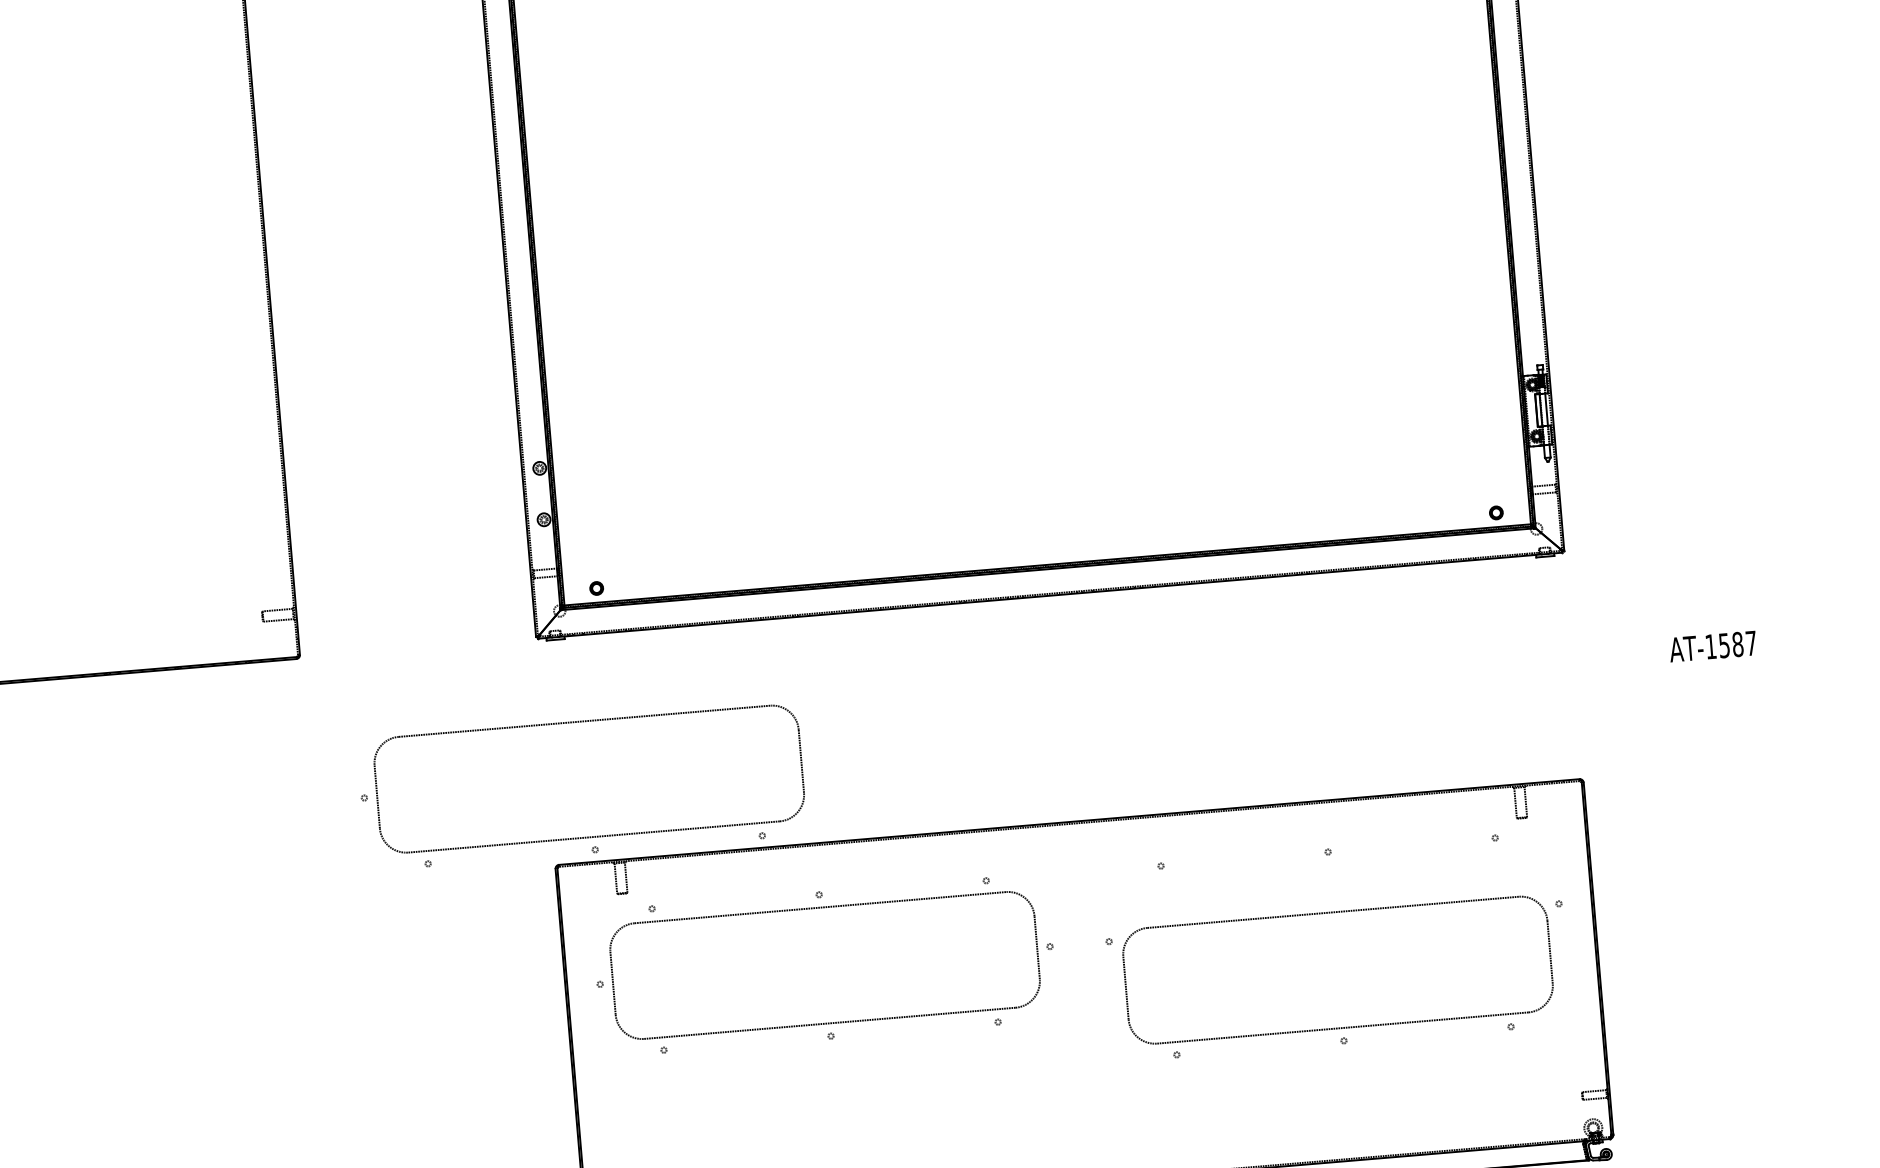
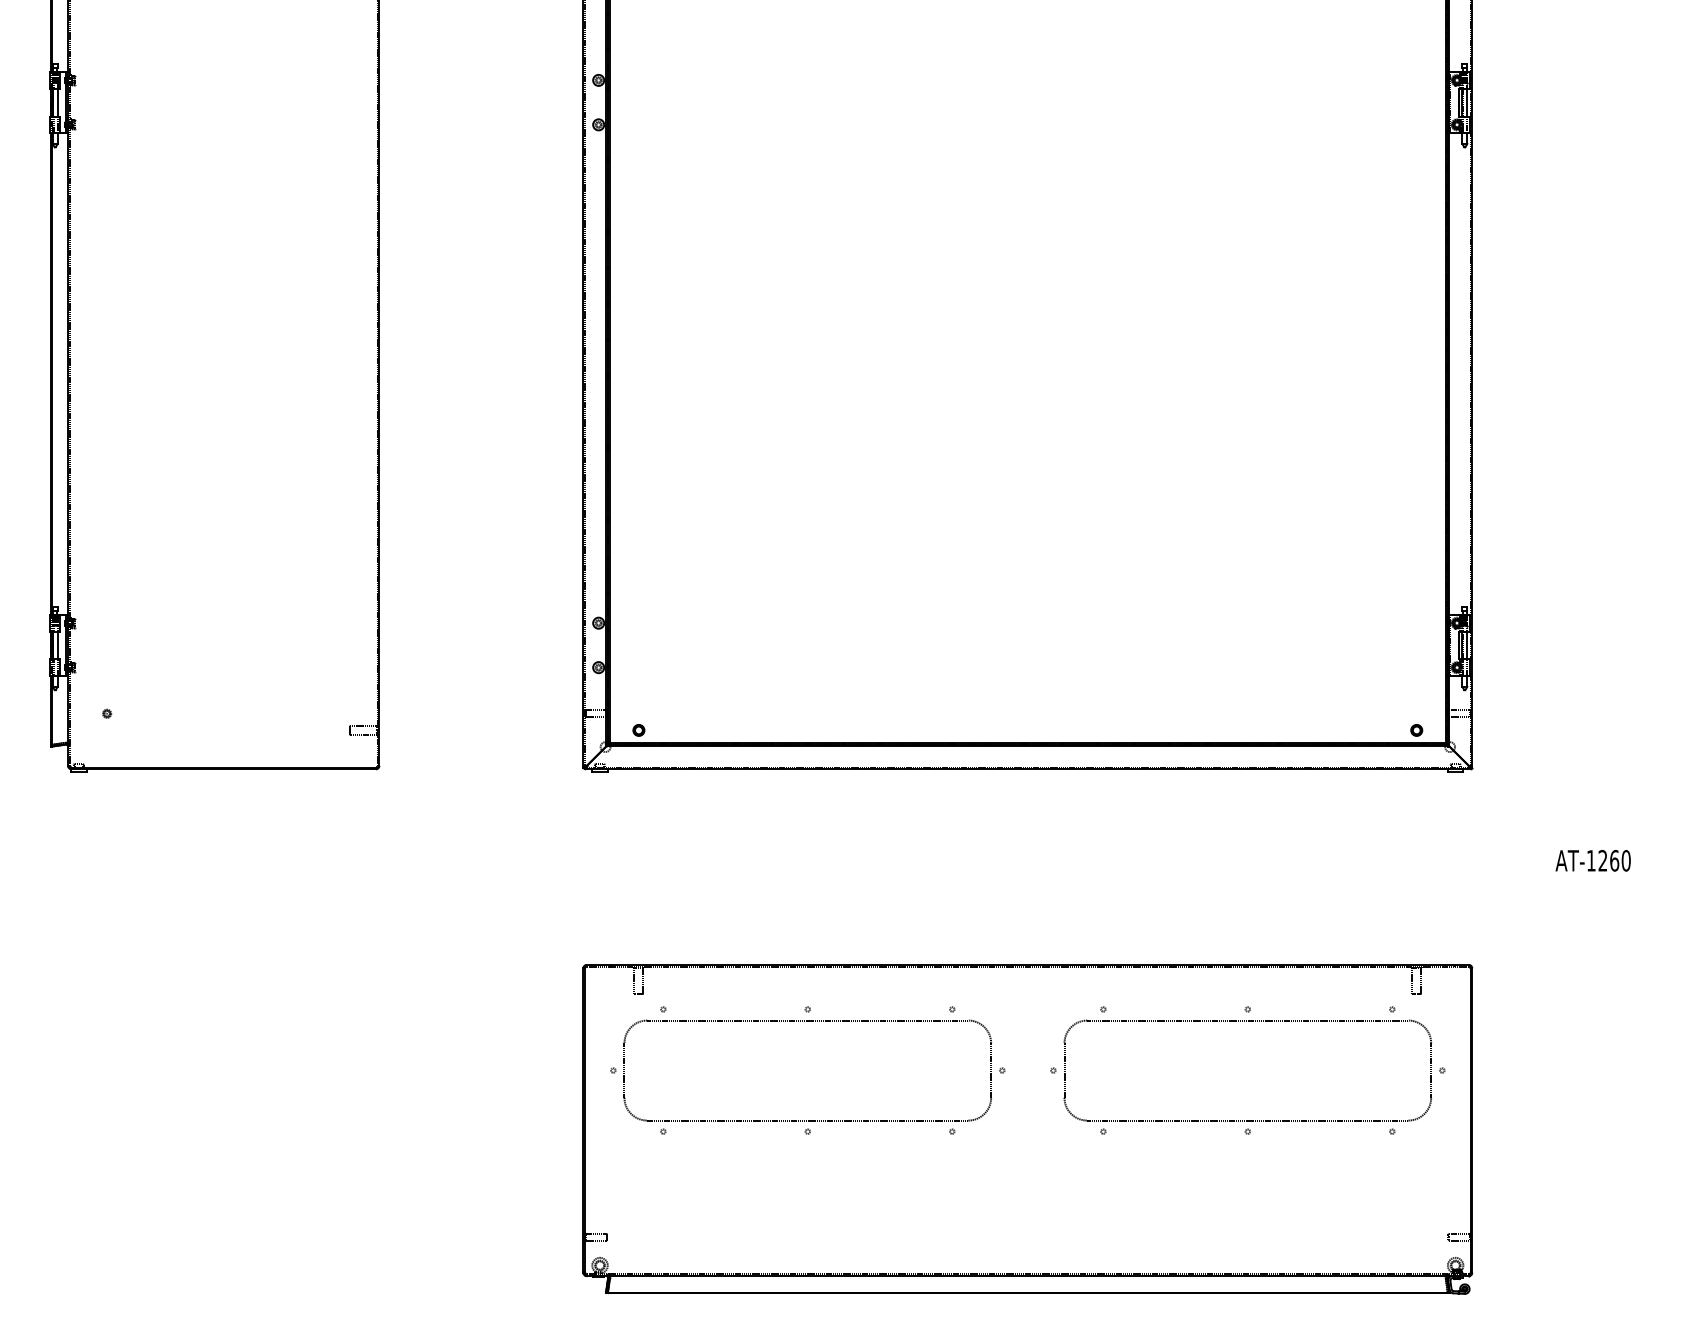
text: (1737, 644) -> (1614, 860), AT-1587 -> AT-1260
part: (585, 837) -> (611, 943), removed
part: (1342, 1027) -> (1247, 1120), moved

